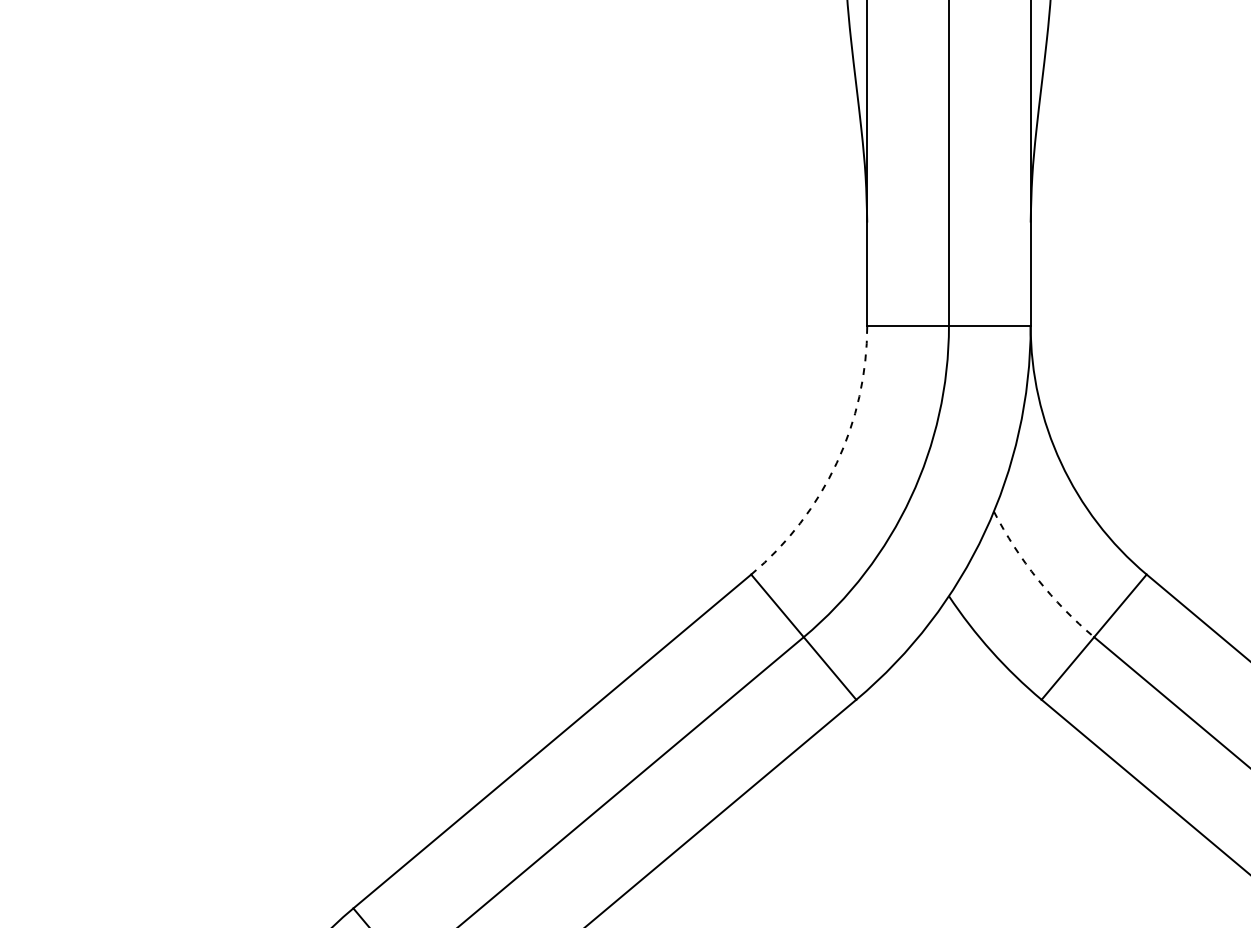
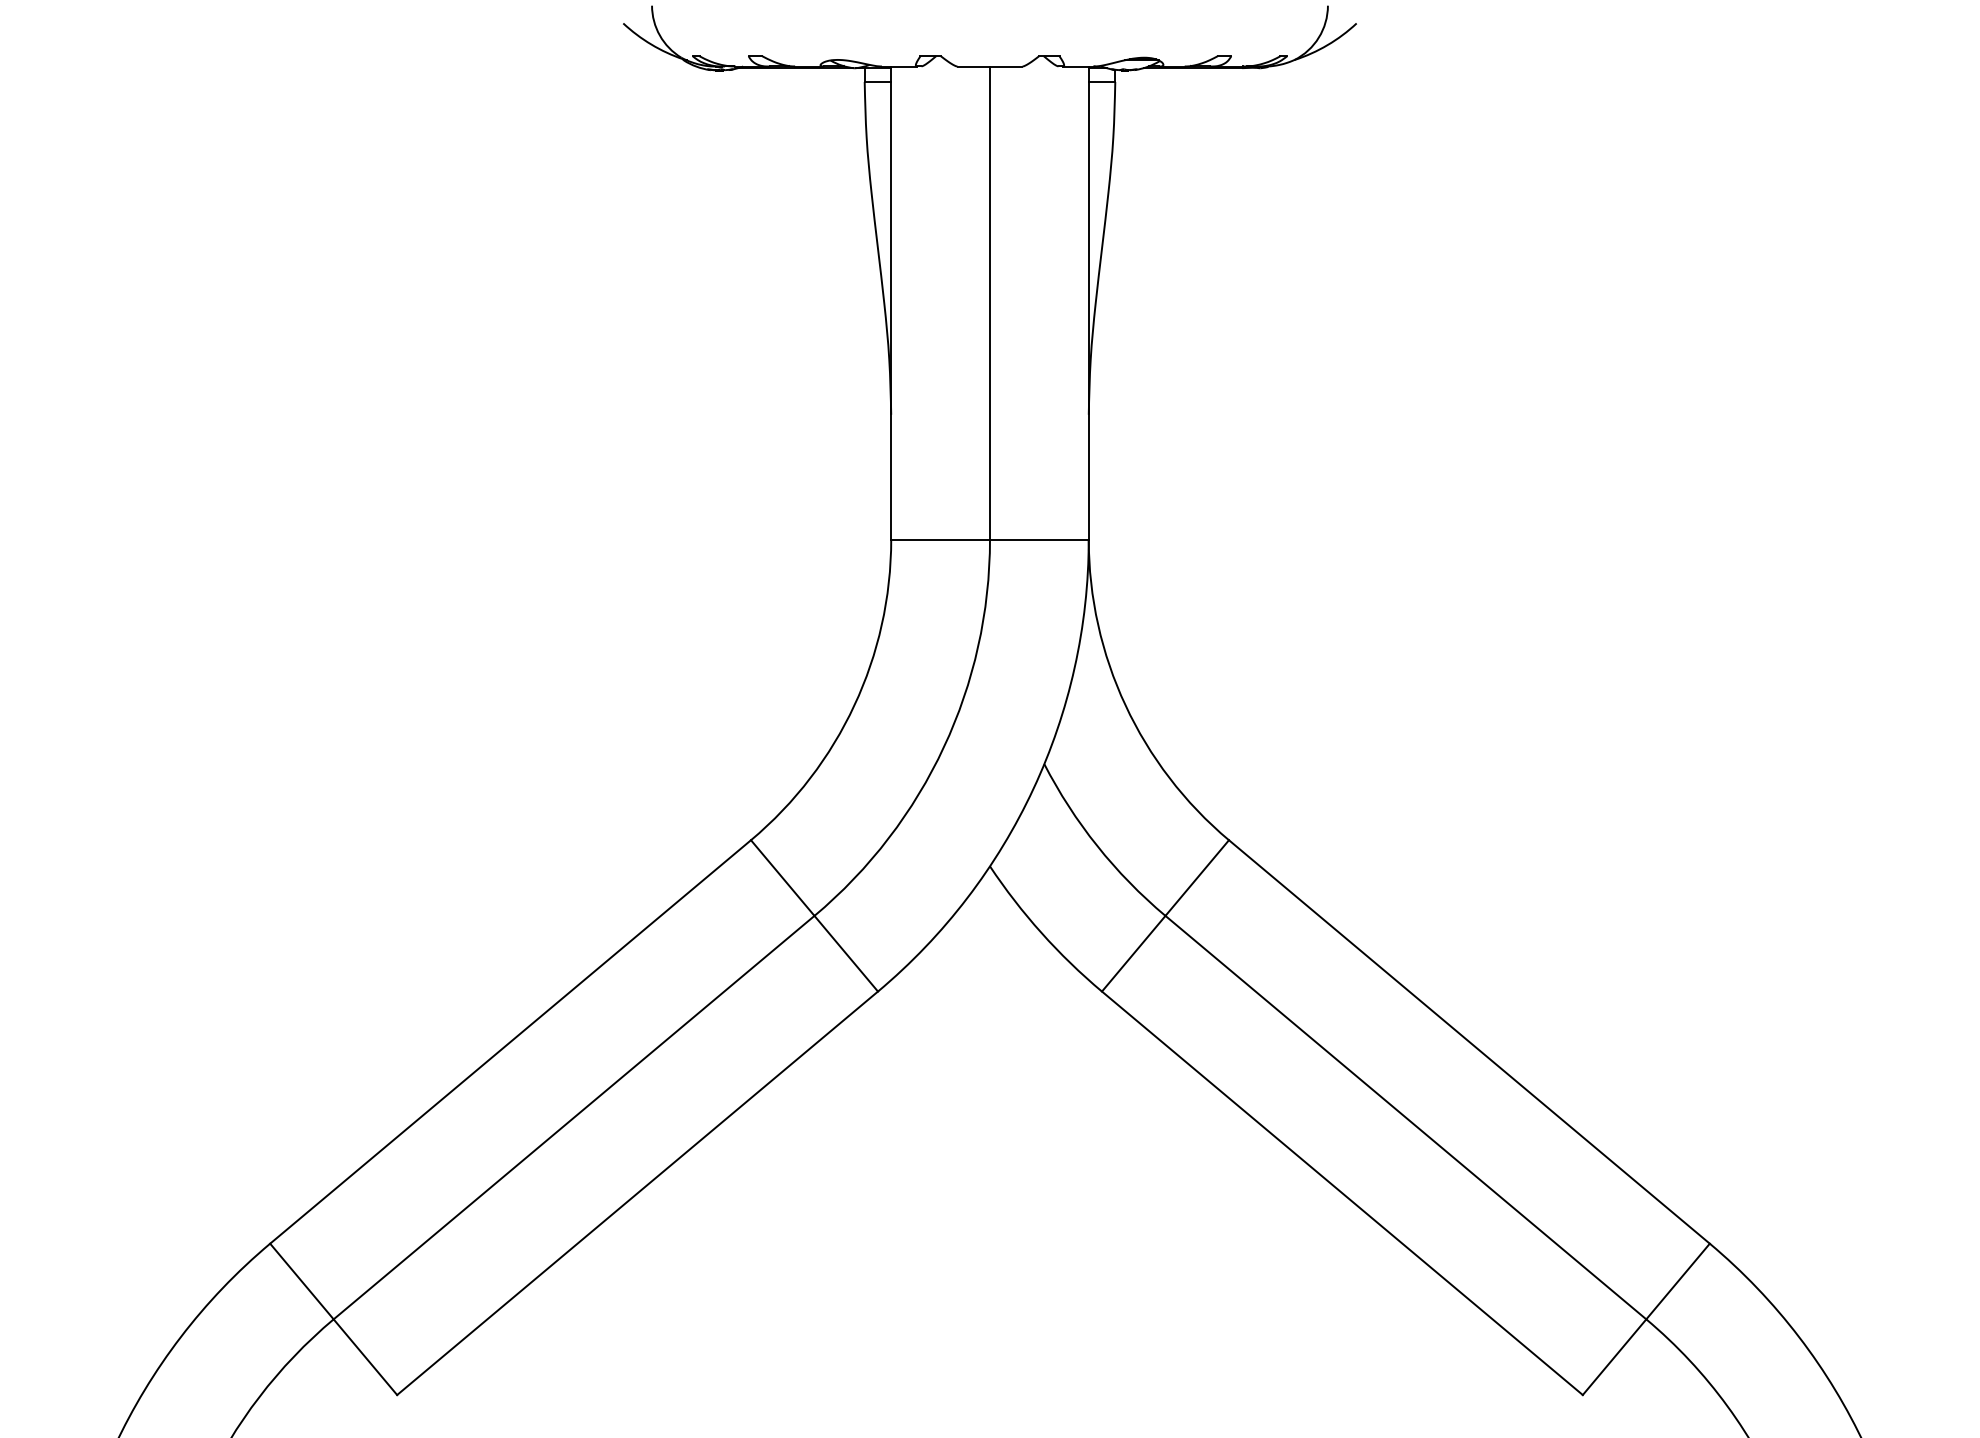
arc: (836, 463) -> (854, 705), dashed -> solid
arc: (1037, 579) -> (1097, 846), dashed -> solid

